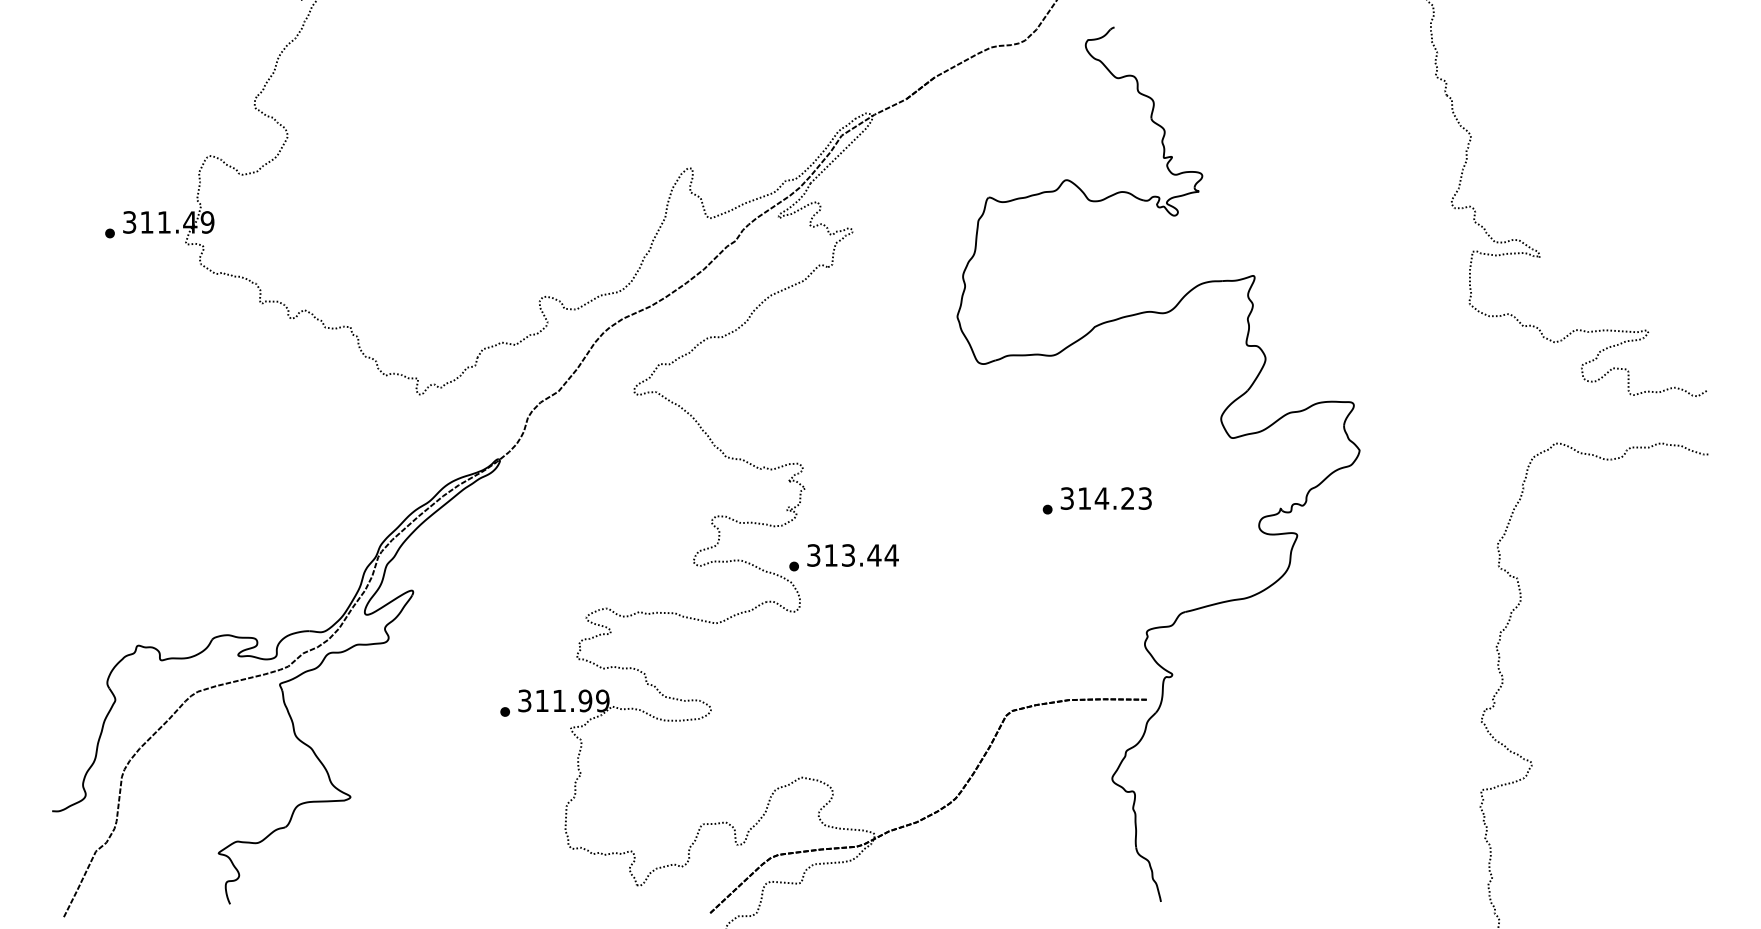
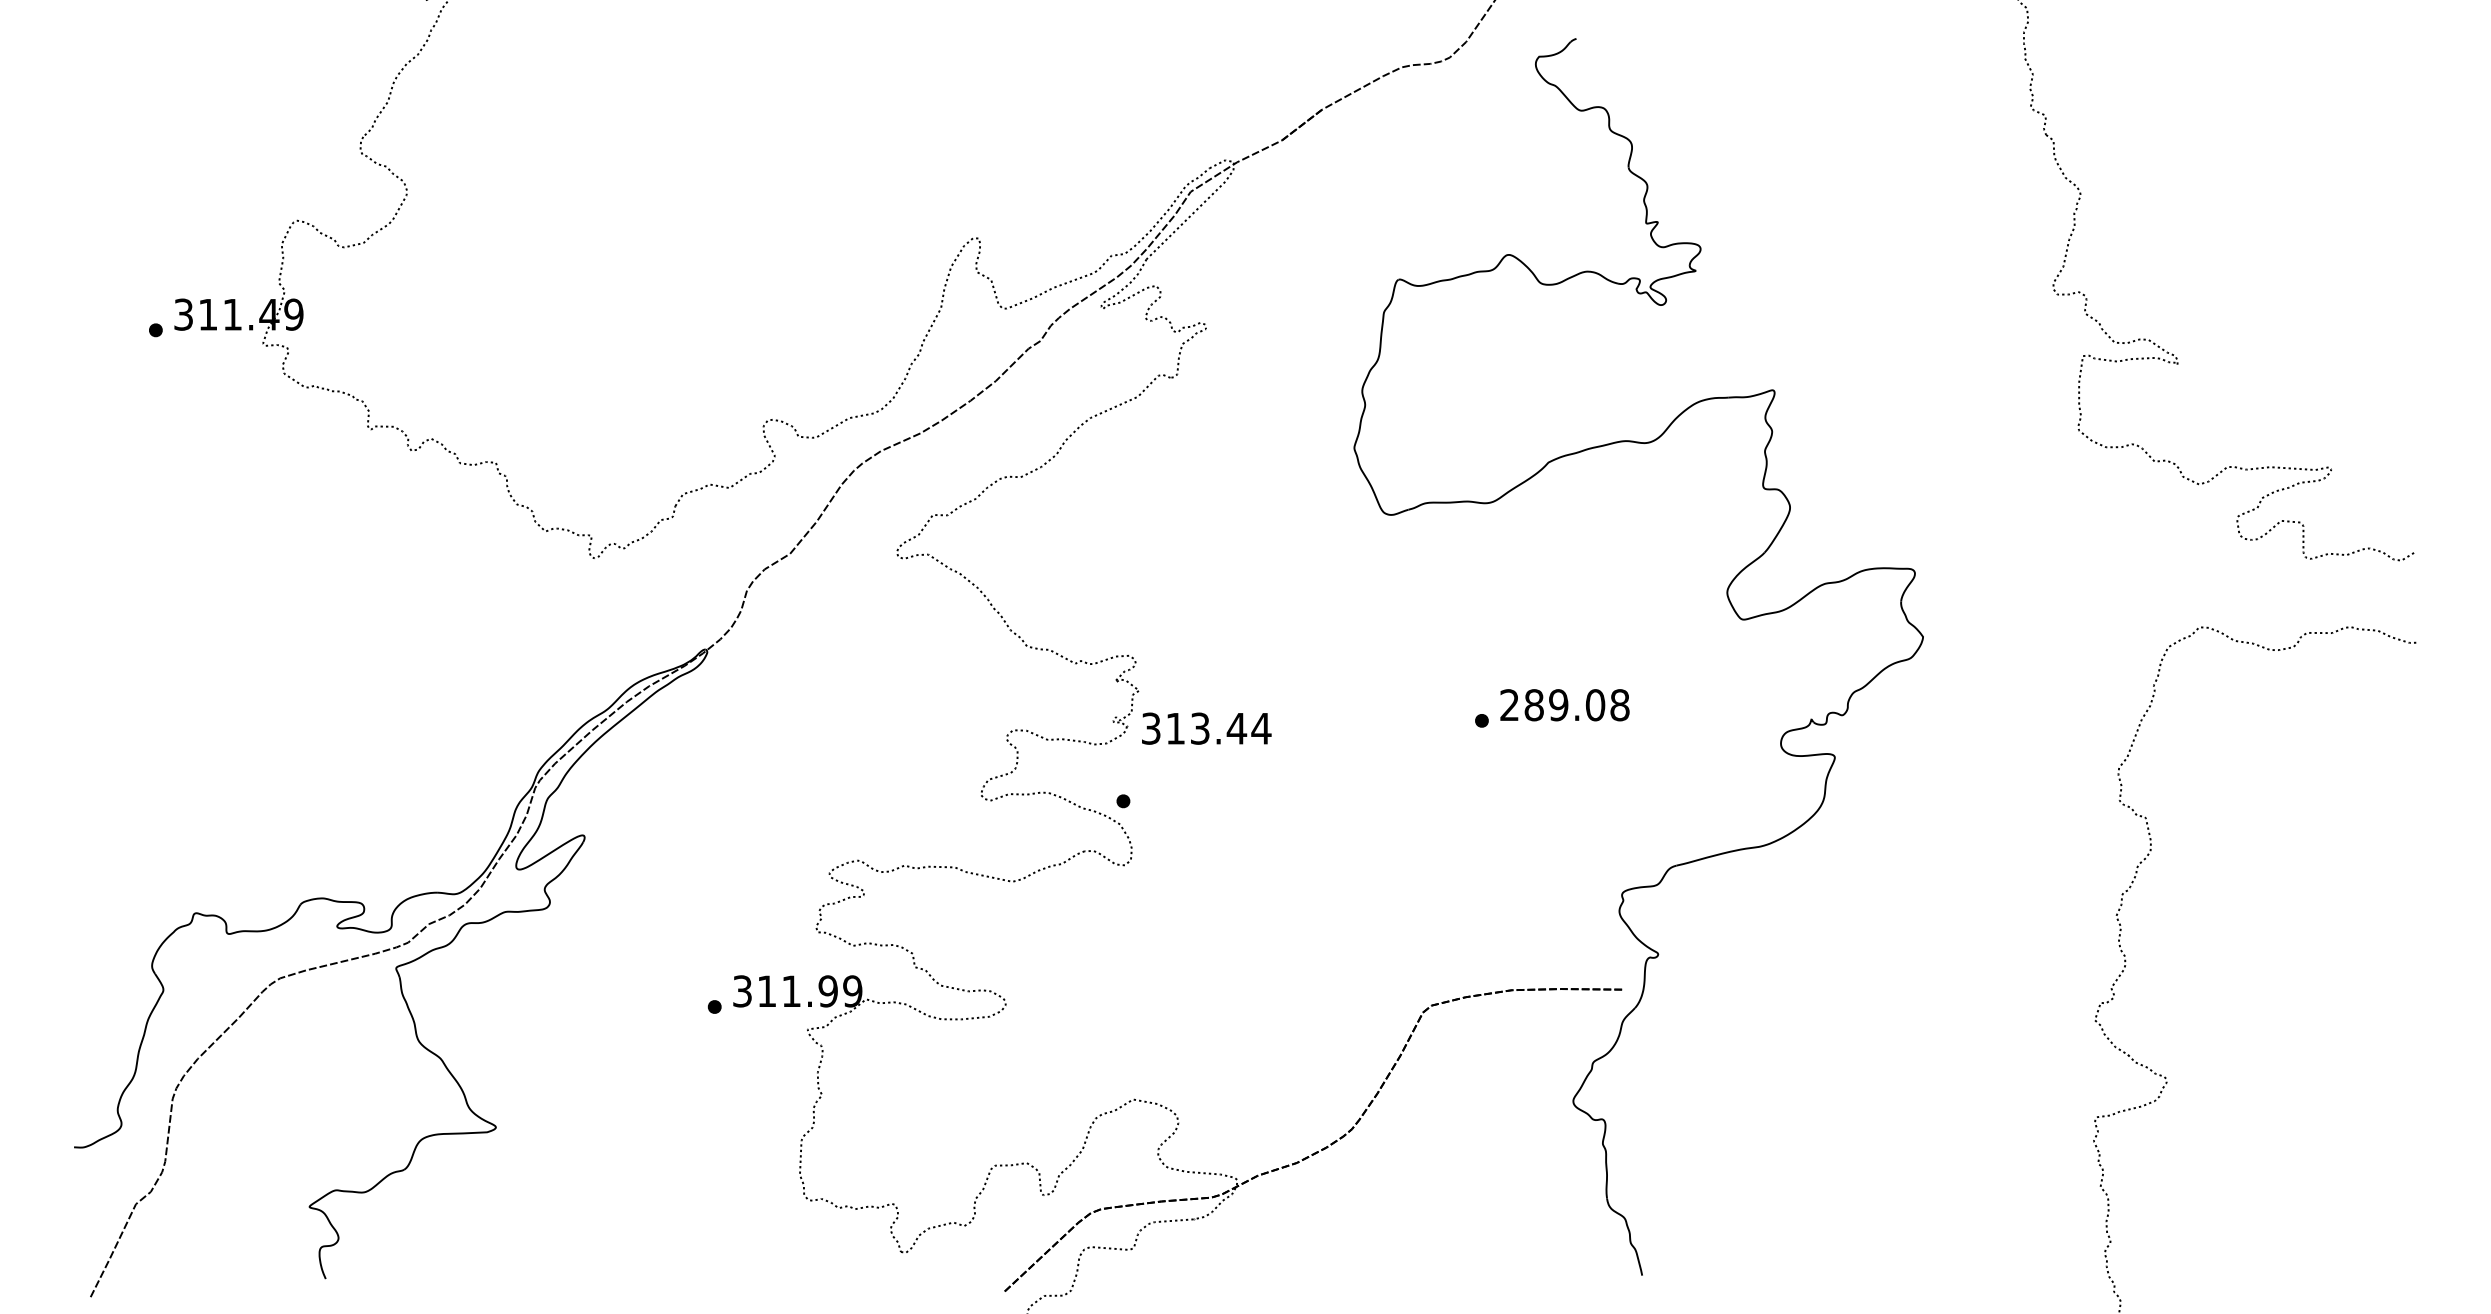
text: (1106, 498) -> (1564, 705), 314.23 -> 289.08
text: (852, 555) -> (1206, 728), moved

